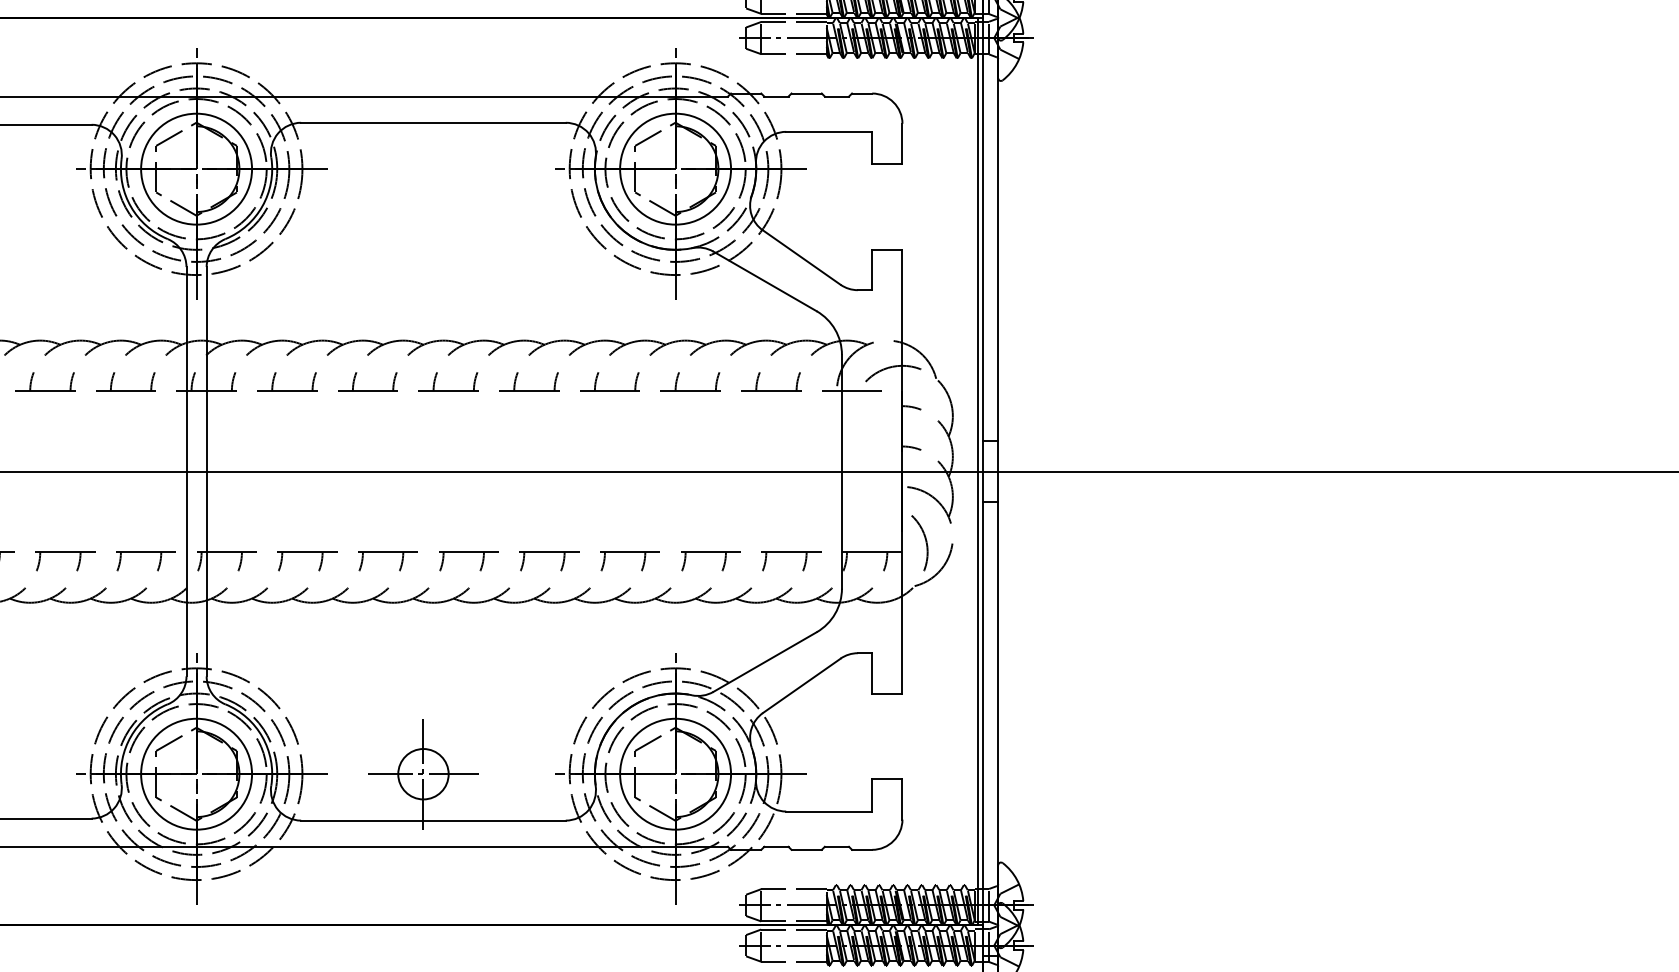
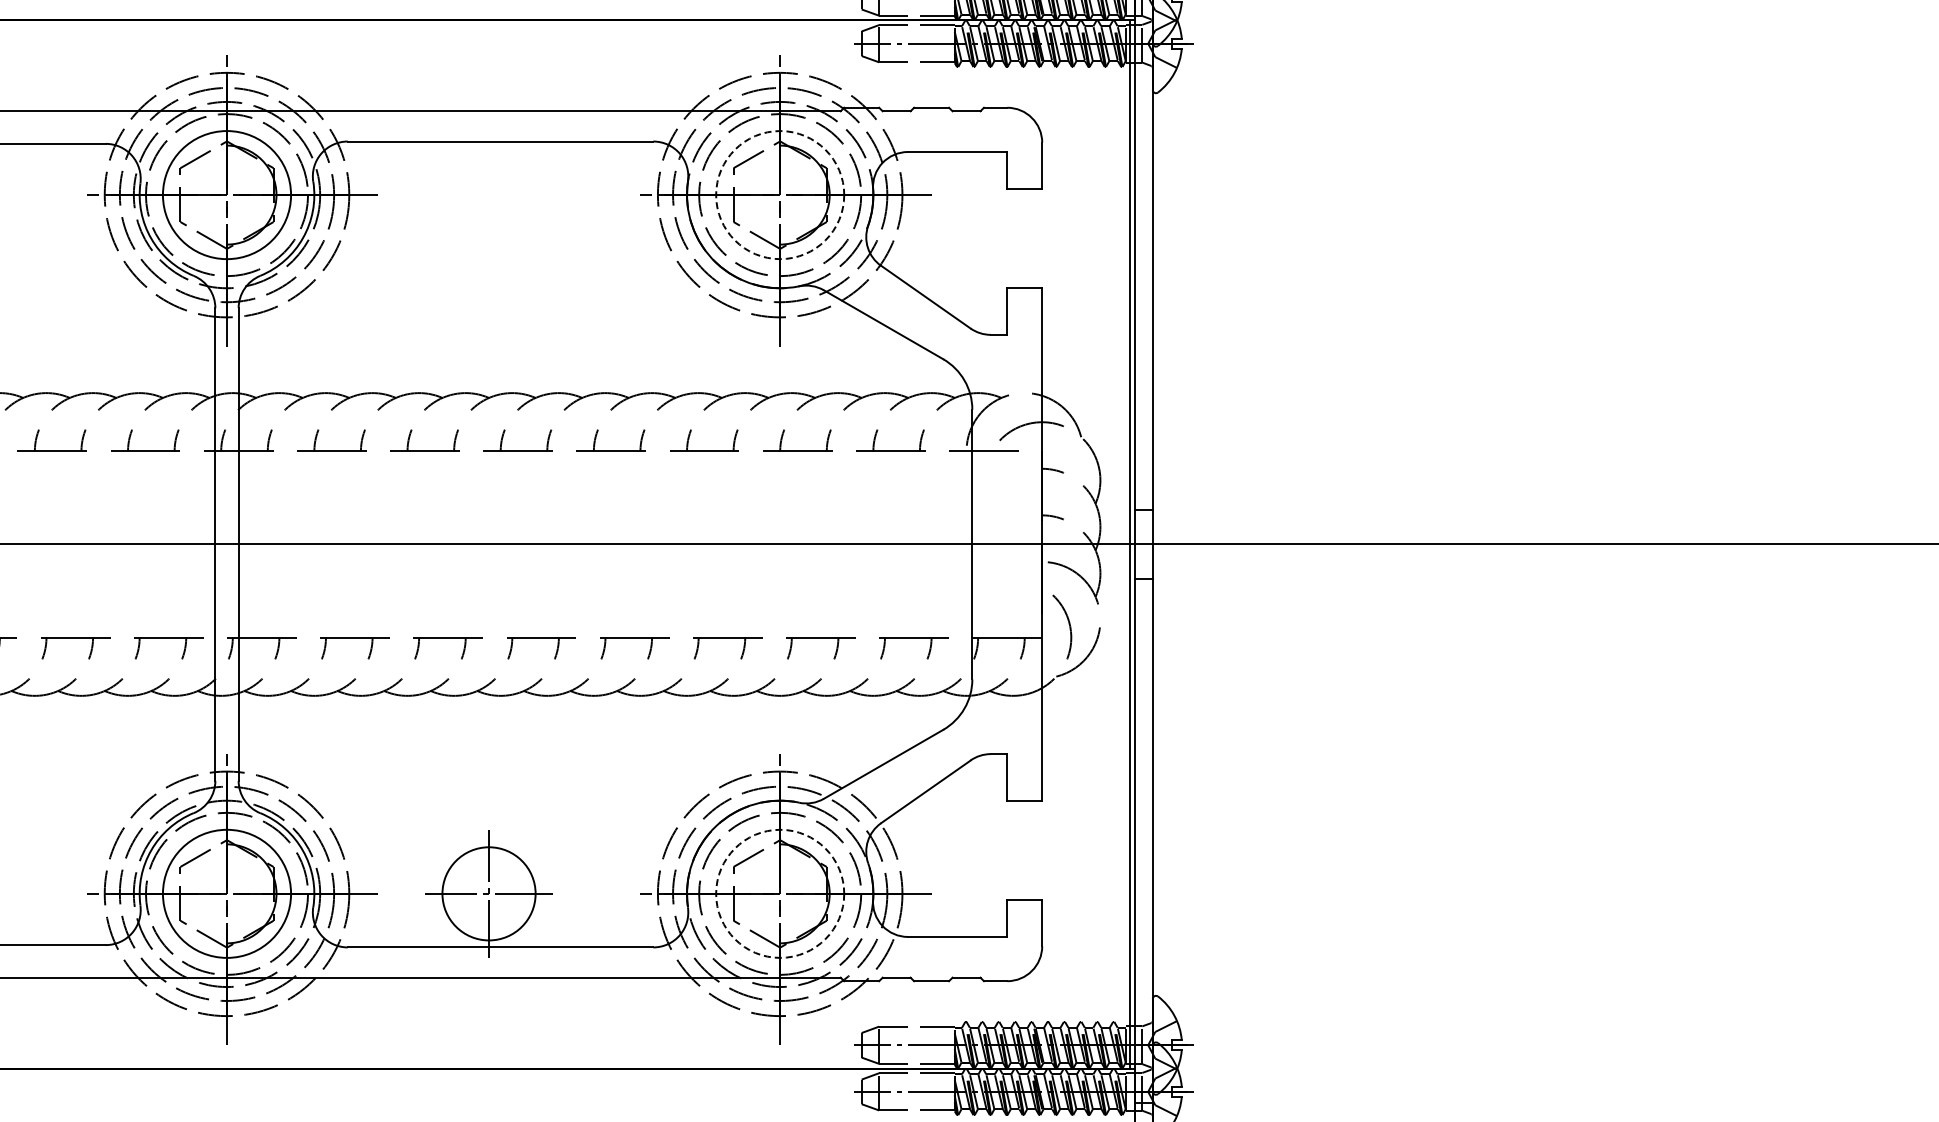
circle: (675, 169) -> (780, 195), solid -> dashed
circle: (423, 773) -> (488, 893), size x1.6
circle: (675, 773) -> (780, 893), solid -> dashed

